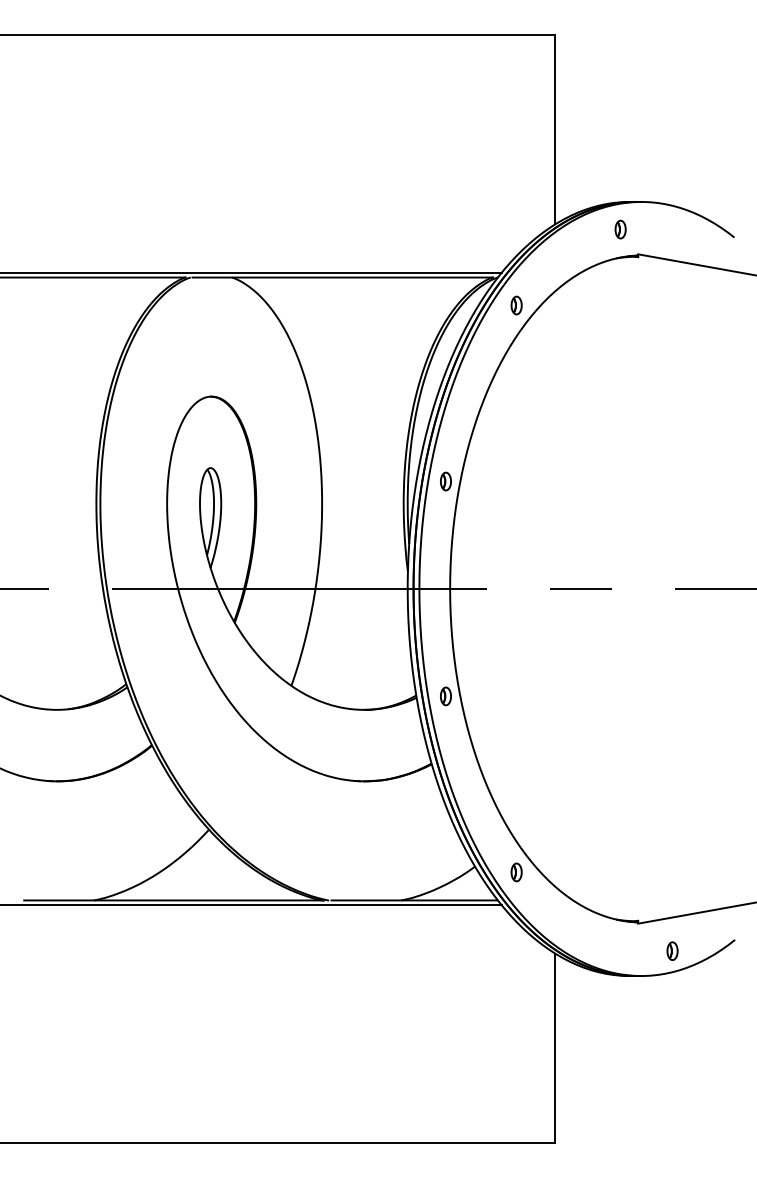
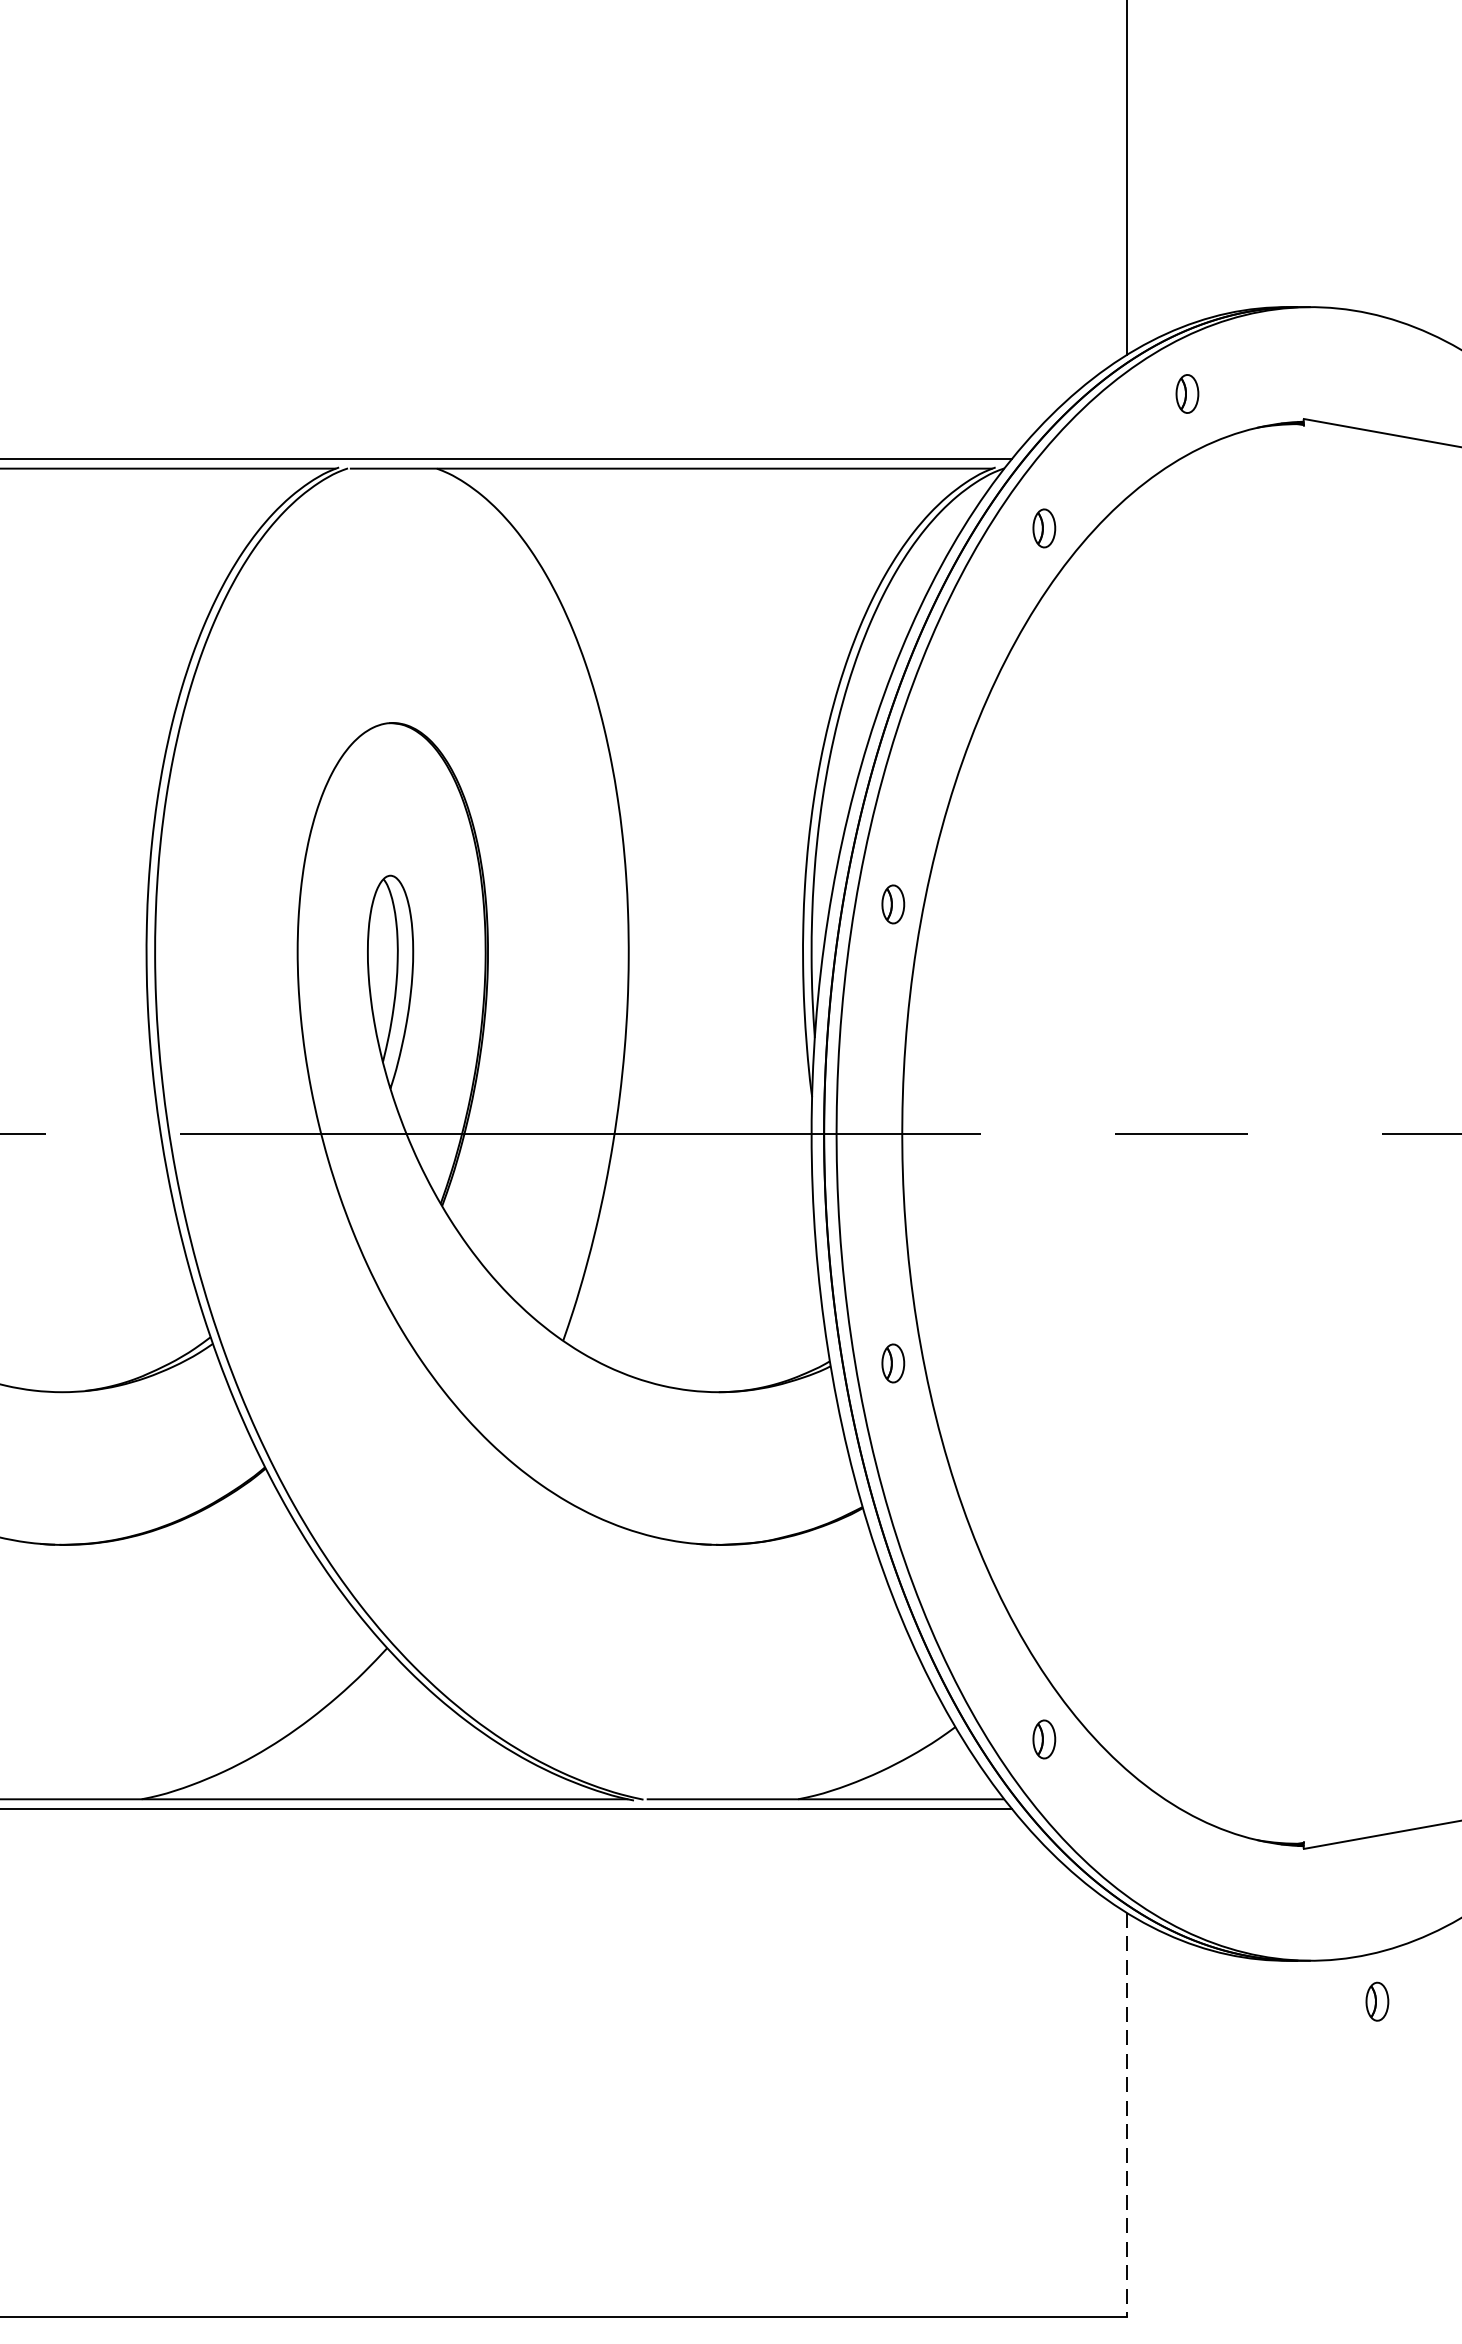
part: (620, 229) -> (1187, 393), moved
part: (672, 950) -> (1377, 2000), moved
line: (555, 1048) -> (1127, 2115), solid -> dashed

